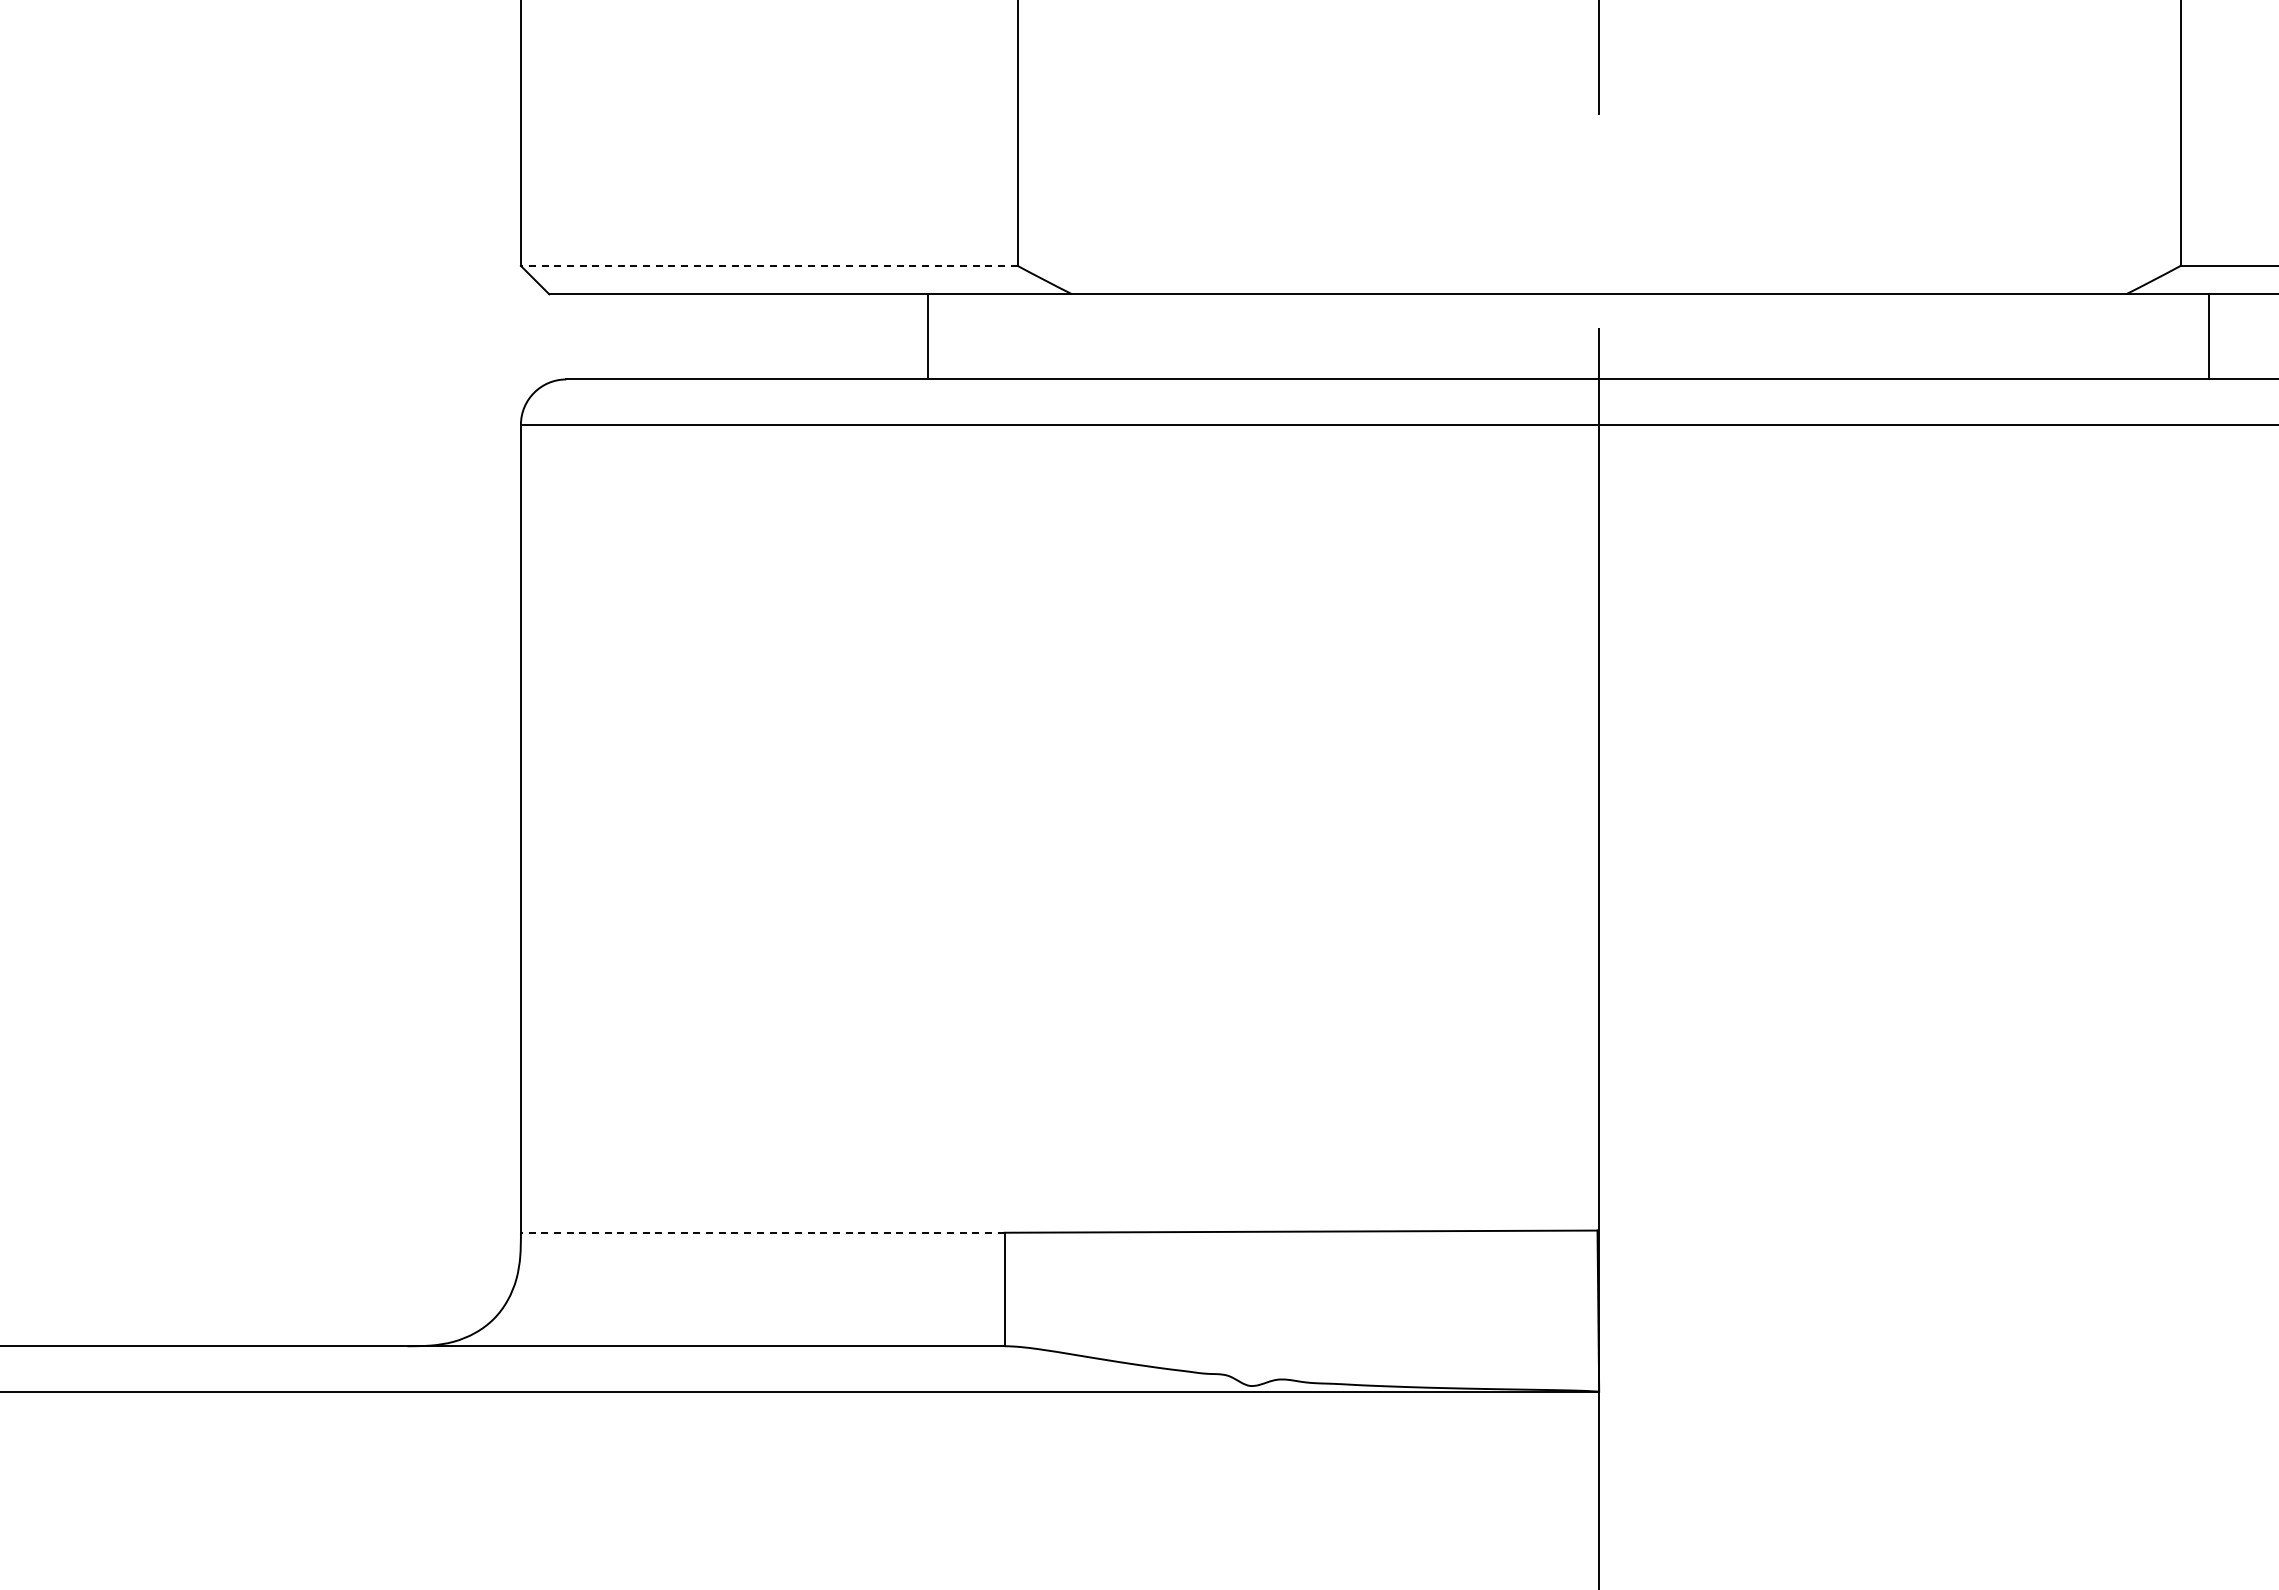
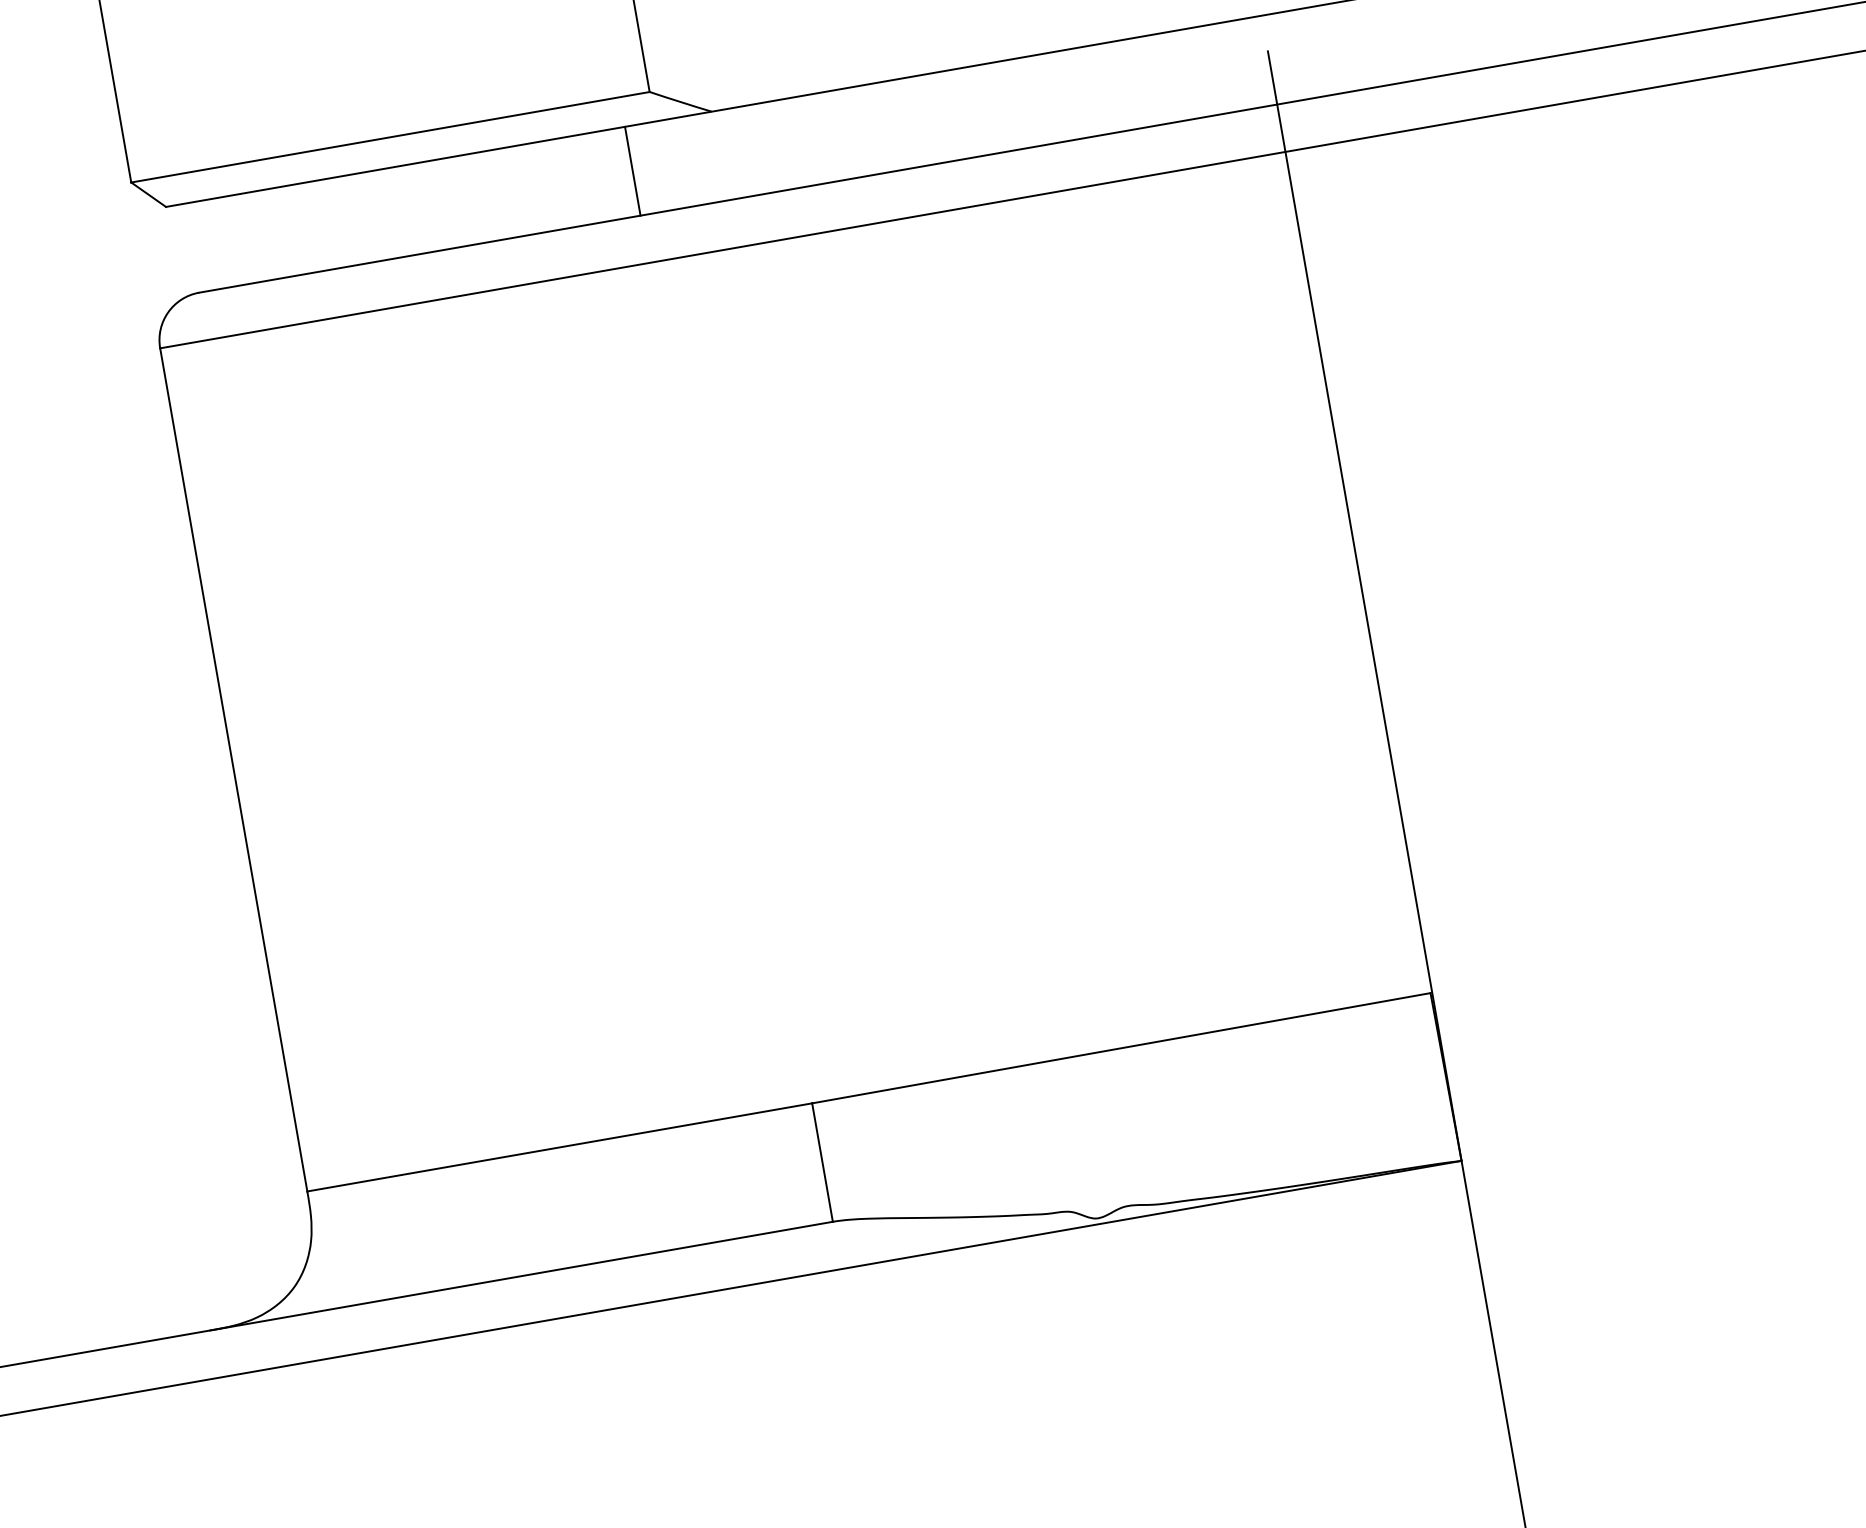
line: (768, 265) -> (389, 136), dashed -> solid
line: (928, 336) -> (633, 170), moved
line: (762, 1232) -> (559, 1147), dashed -> solid

